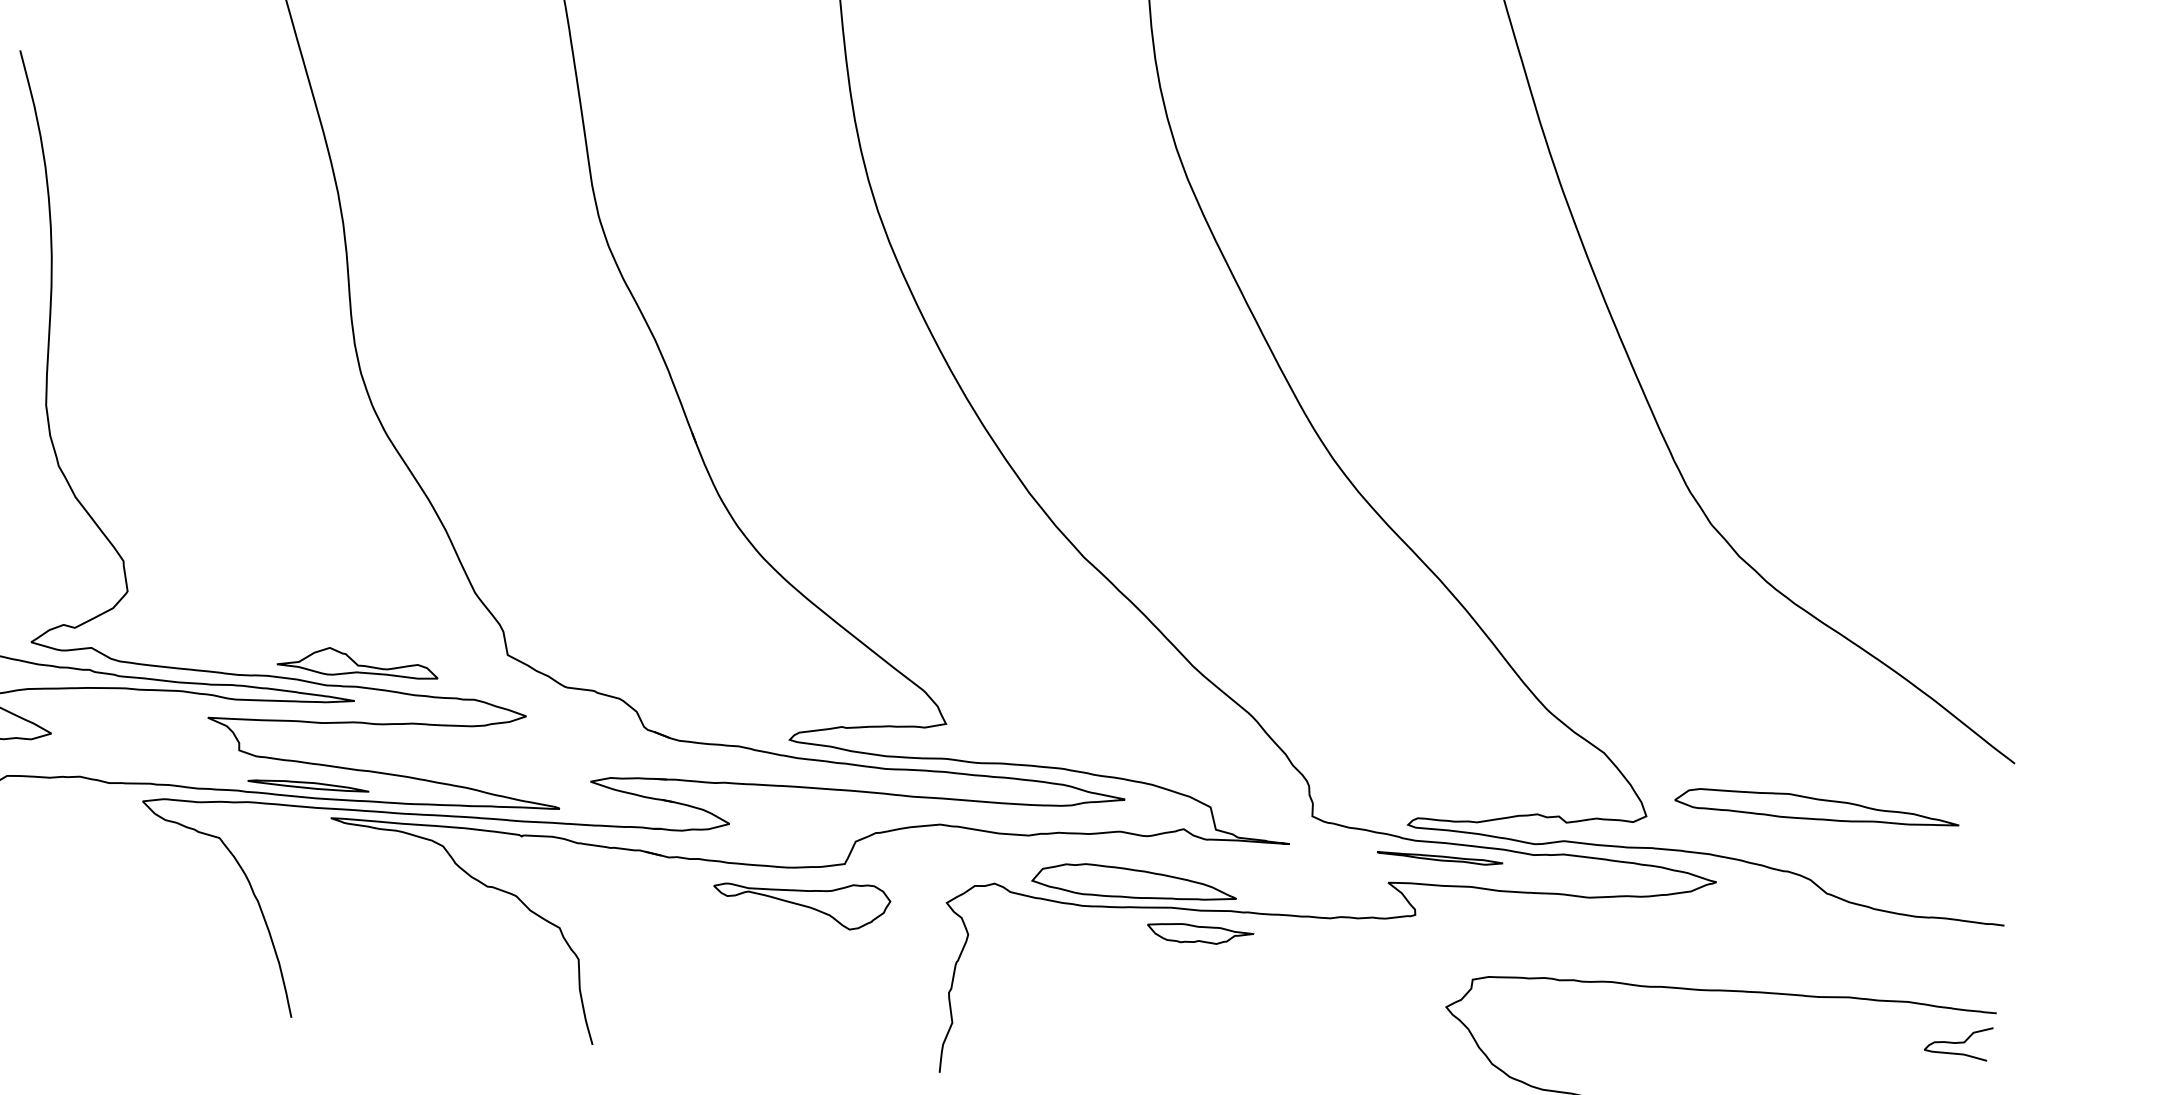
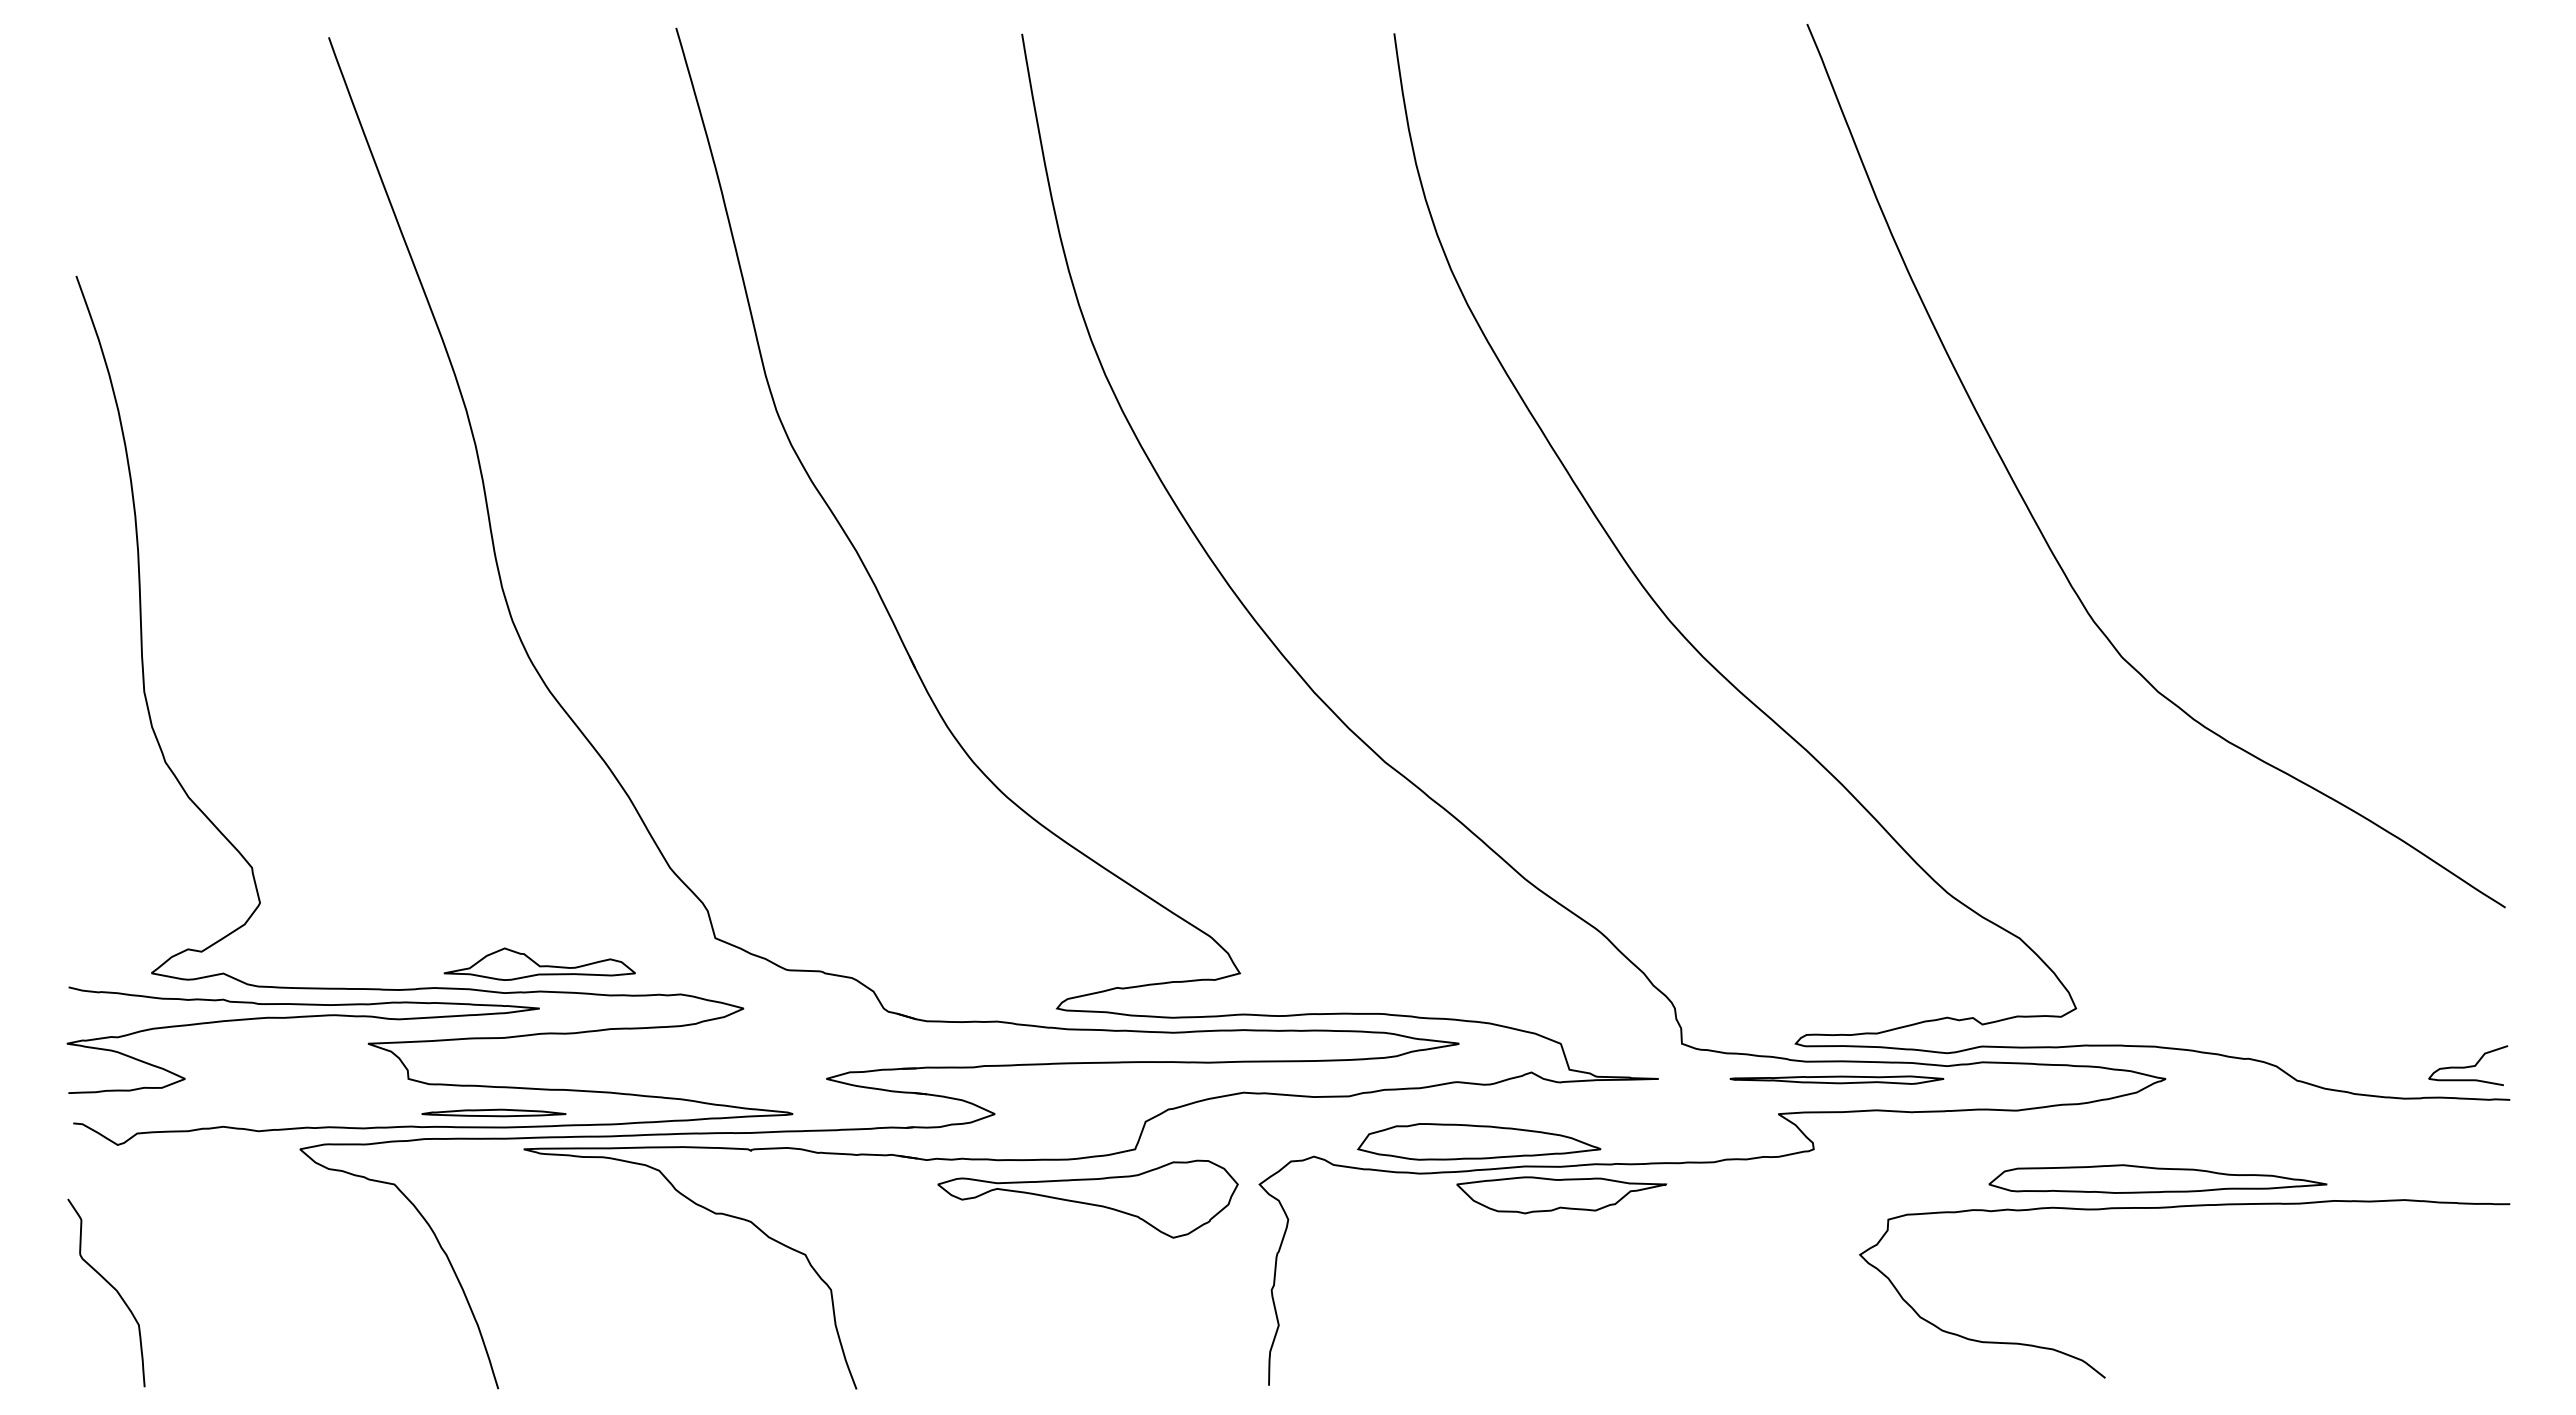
part: (1816, 807) -> (2157, 1178), moved
part: (1439, 857) -> (1836, 1079), size x1.43
part: (801, 901) -> (1087, 1198), size x1.43
part: (1199, 934) -> (1561, 1195), size x1.67
curve: (1959, 1041) -> (2469, 1065), moved

